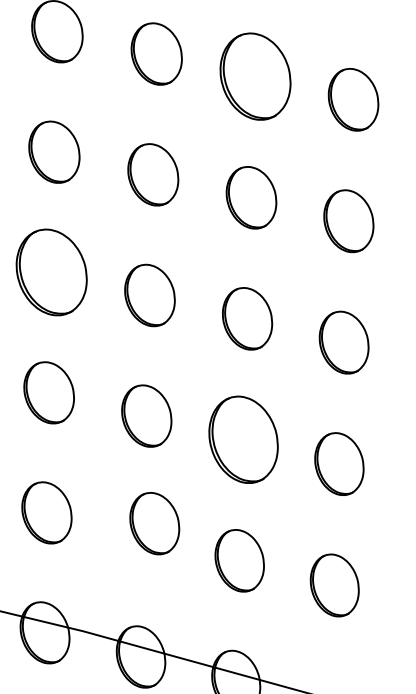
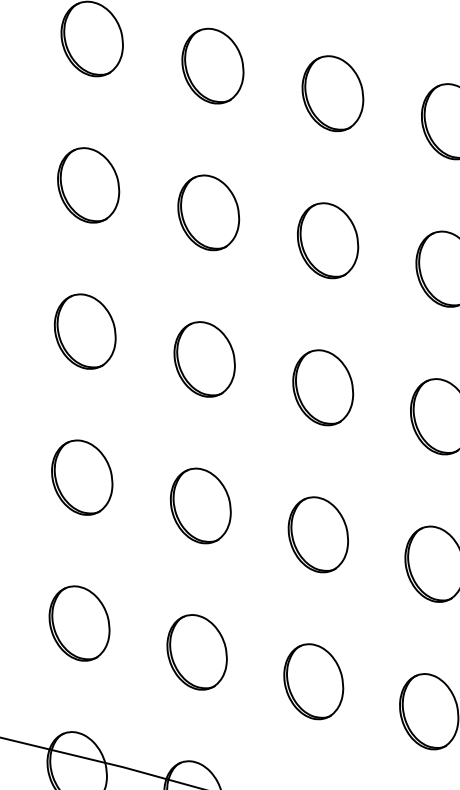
part: (255, 76) -> (332, 93), size x0.71
part: (51, 272) -> (85, 331), size x0.71
part: (243, 439) -> (318, 534), size x0.71
part: (154, 523) -> (196, 652), moved

